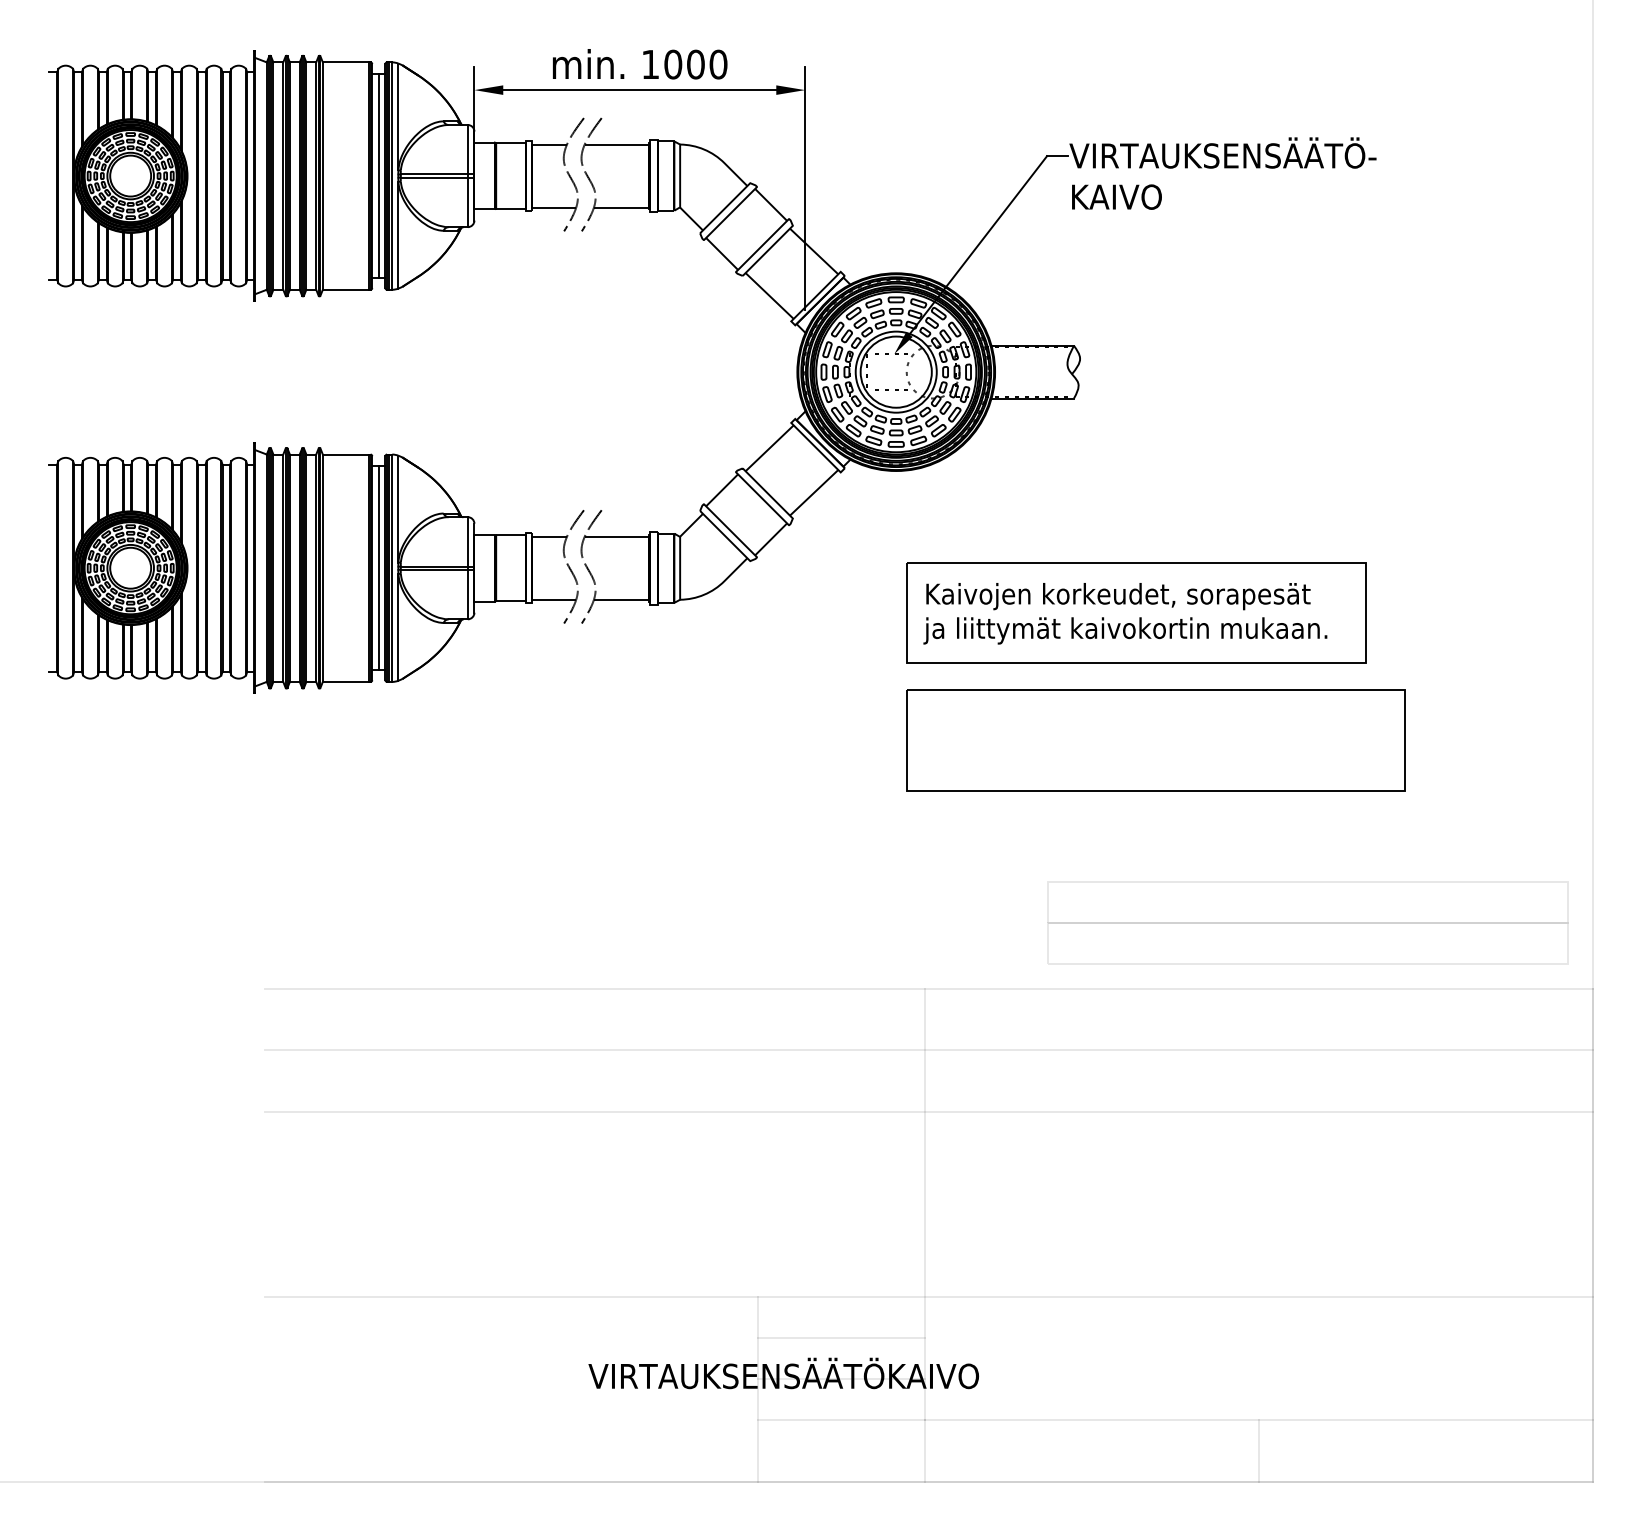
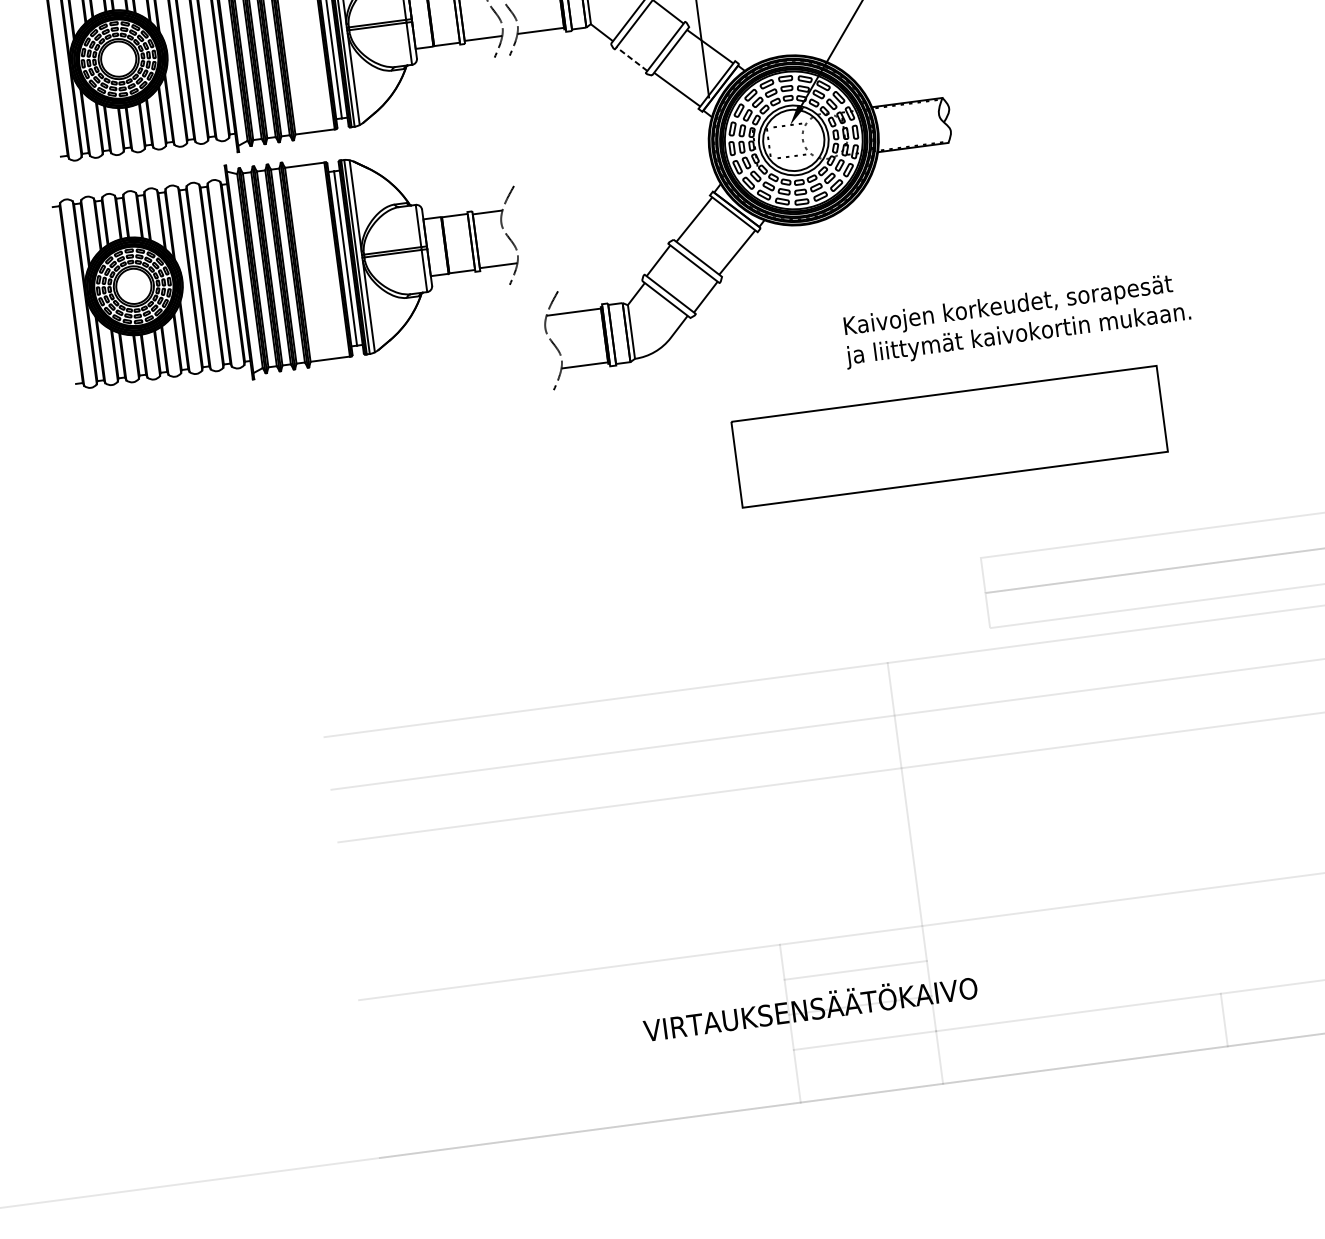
line: (722, 253) -> (632, 58), solid -> dashed
part: (316, 567) -> (292, 264), moved
part: (1136, 612) -> (1025, 318), removed
part: (1155, 740) -> (949, 436), moved

